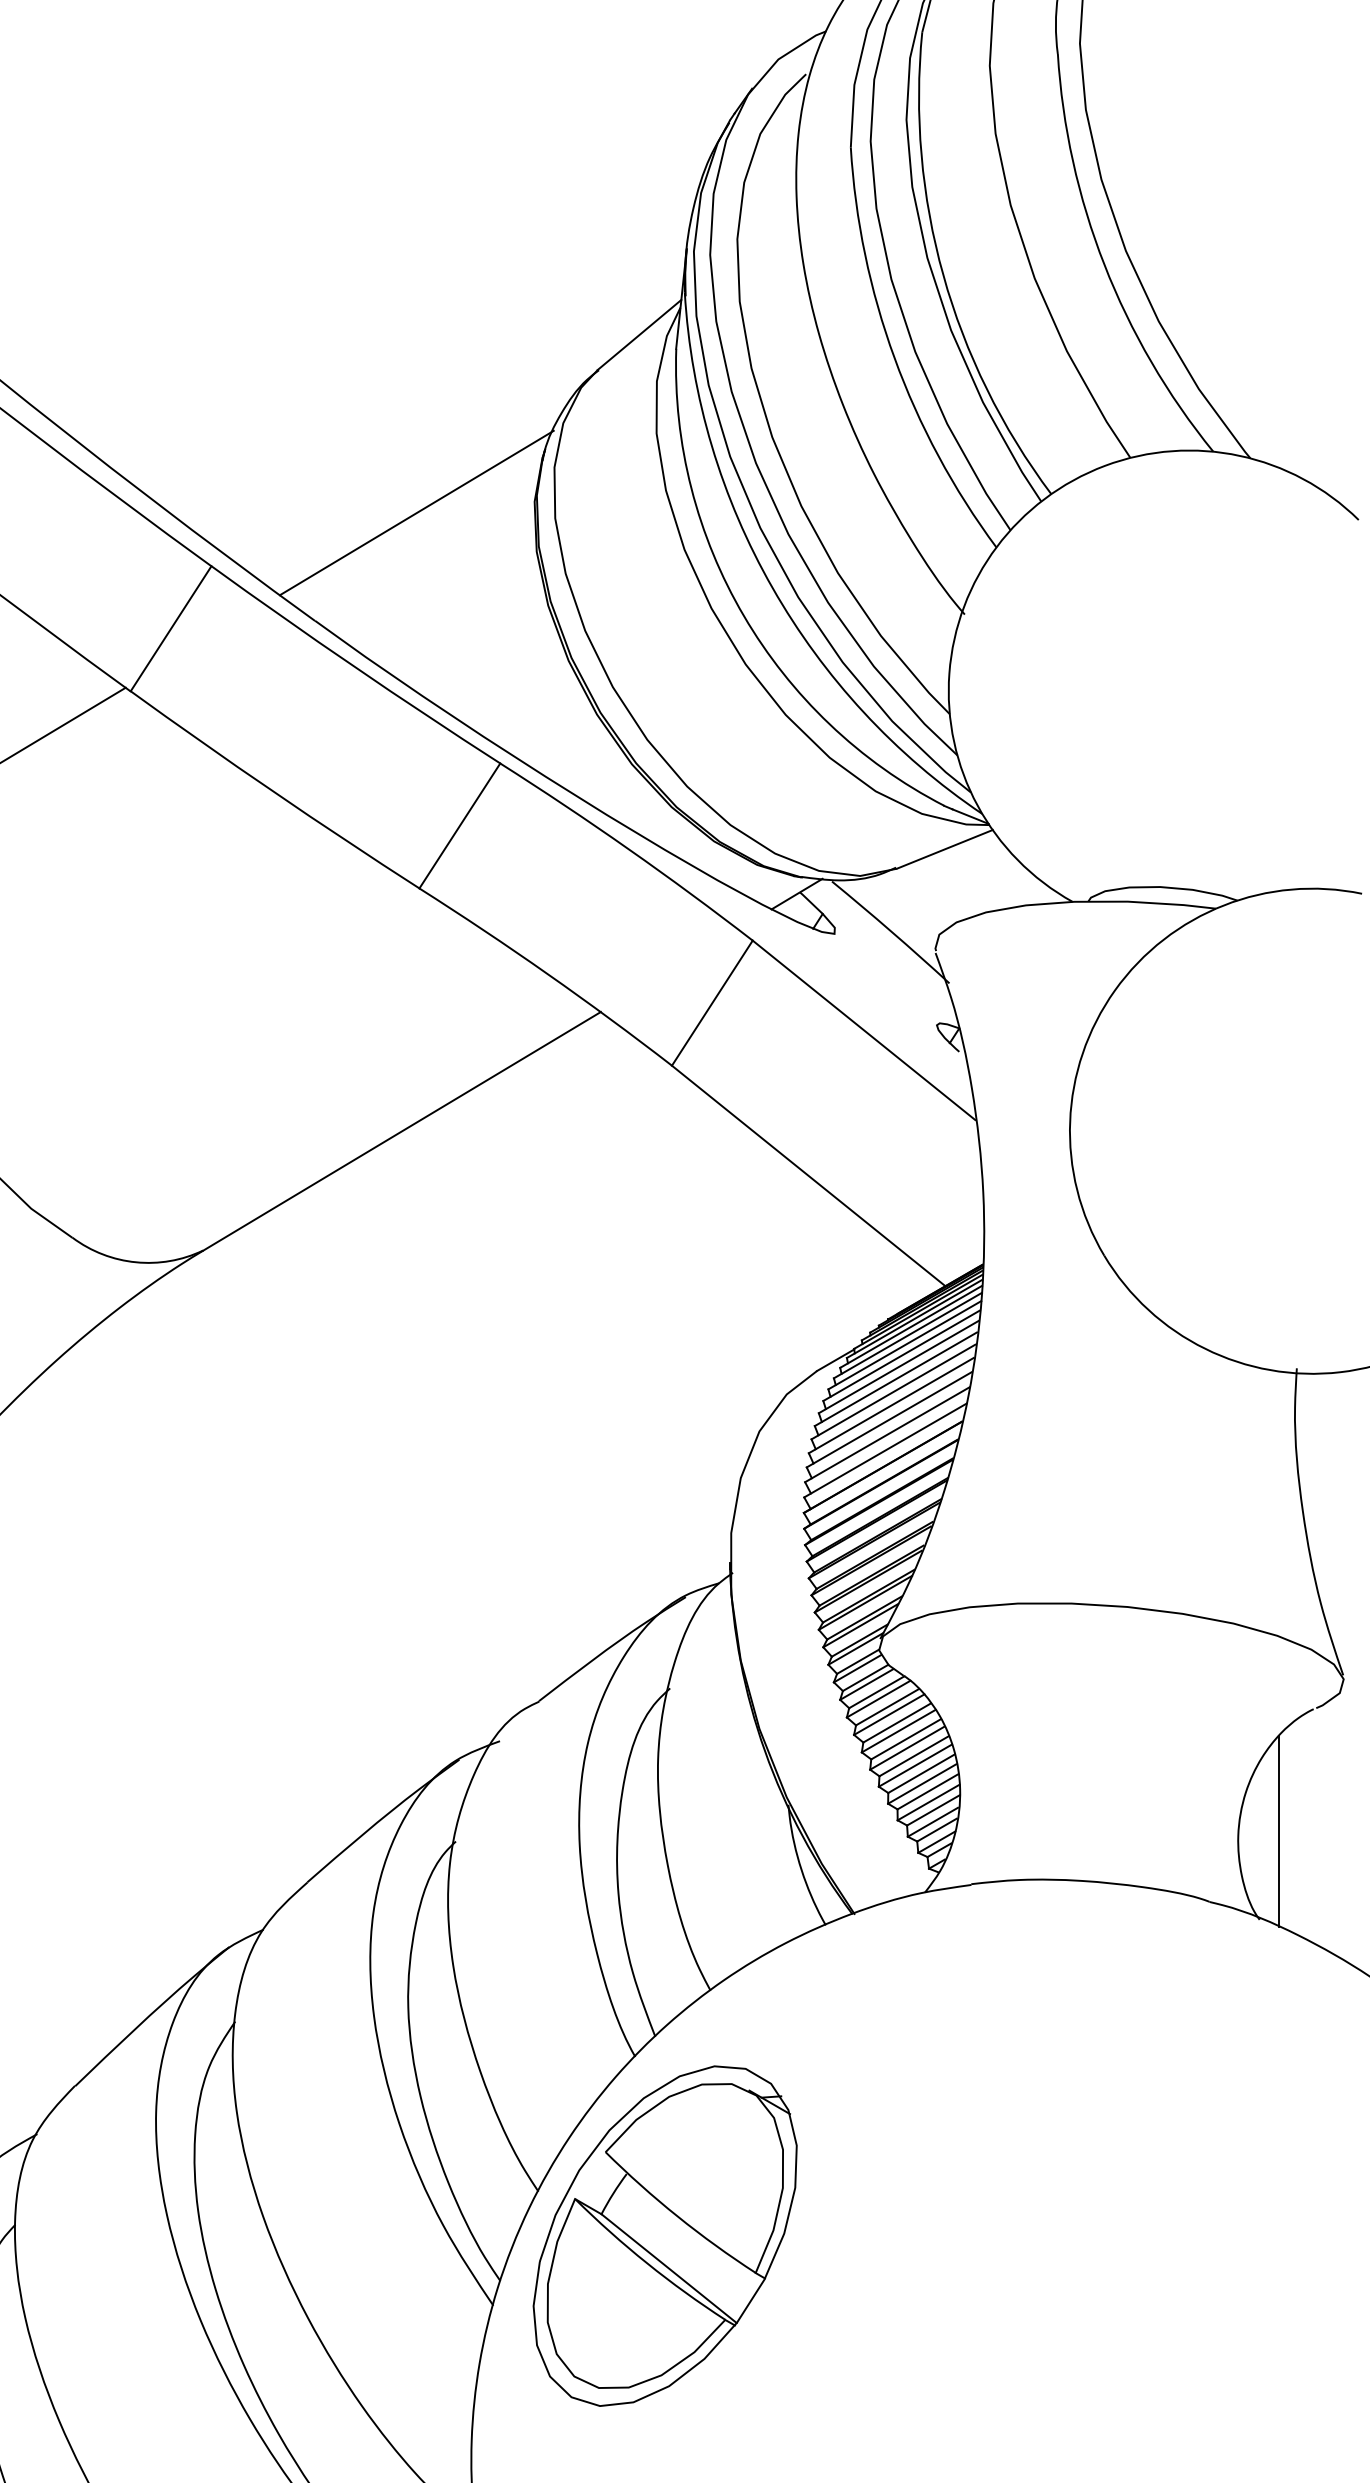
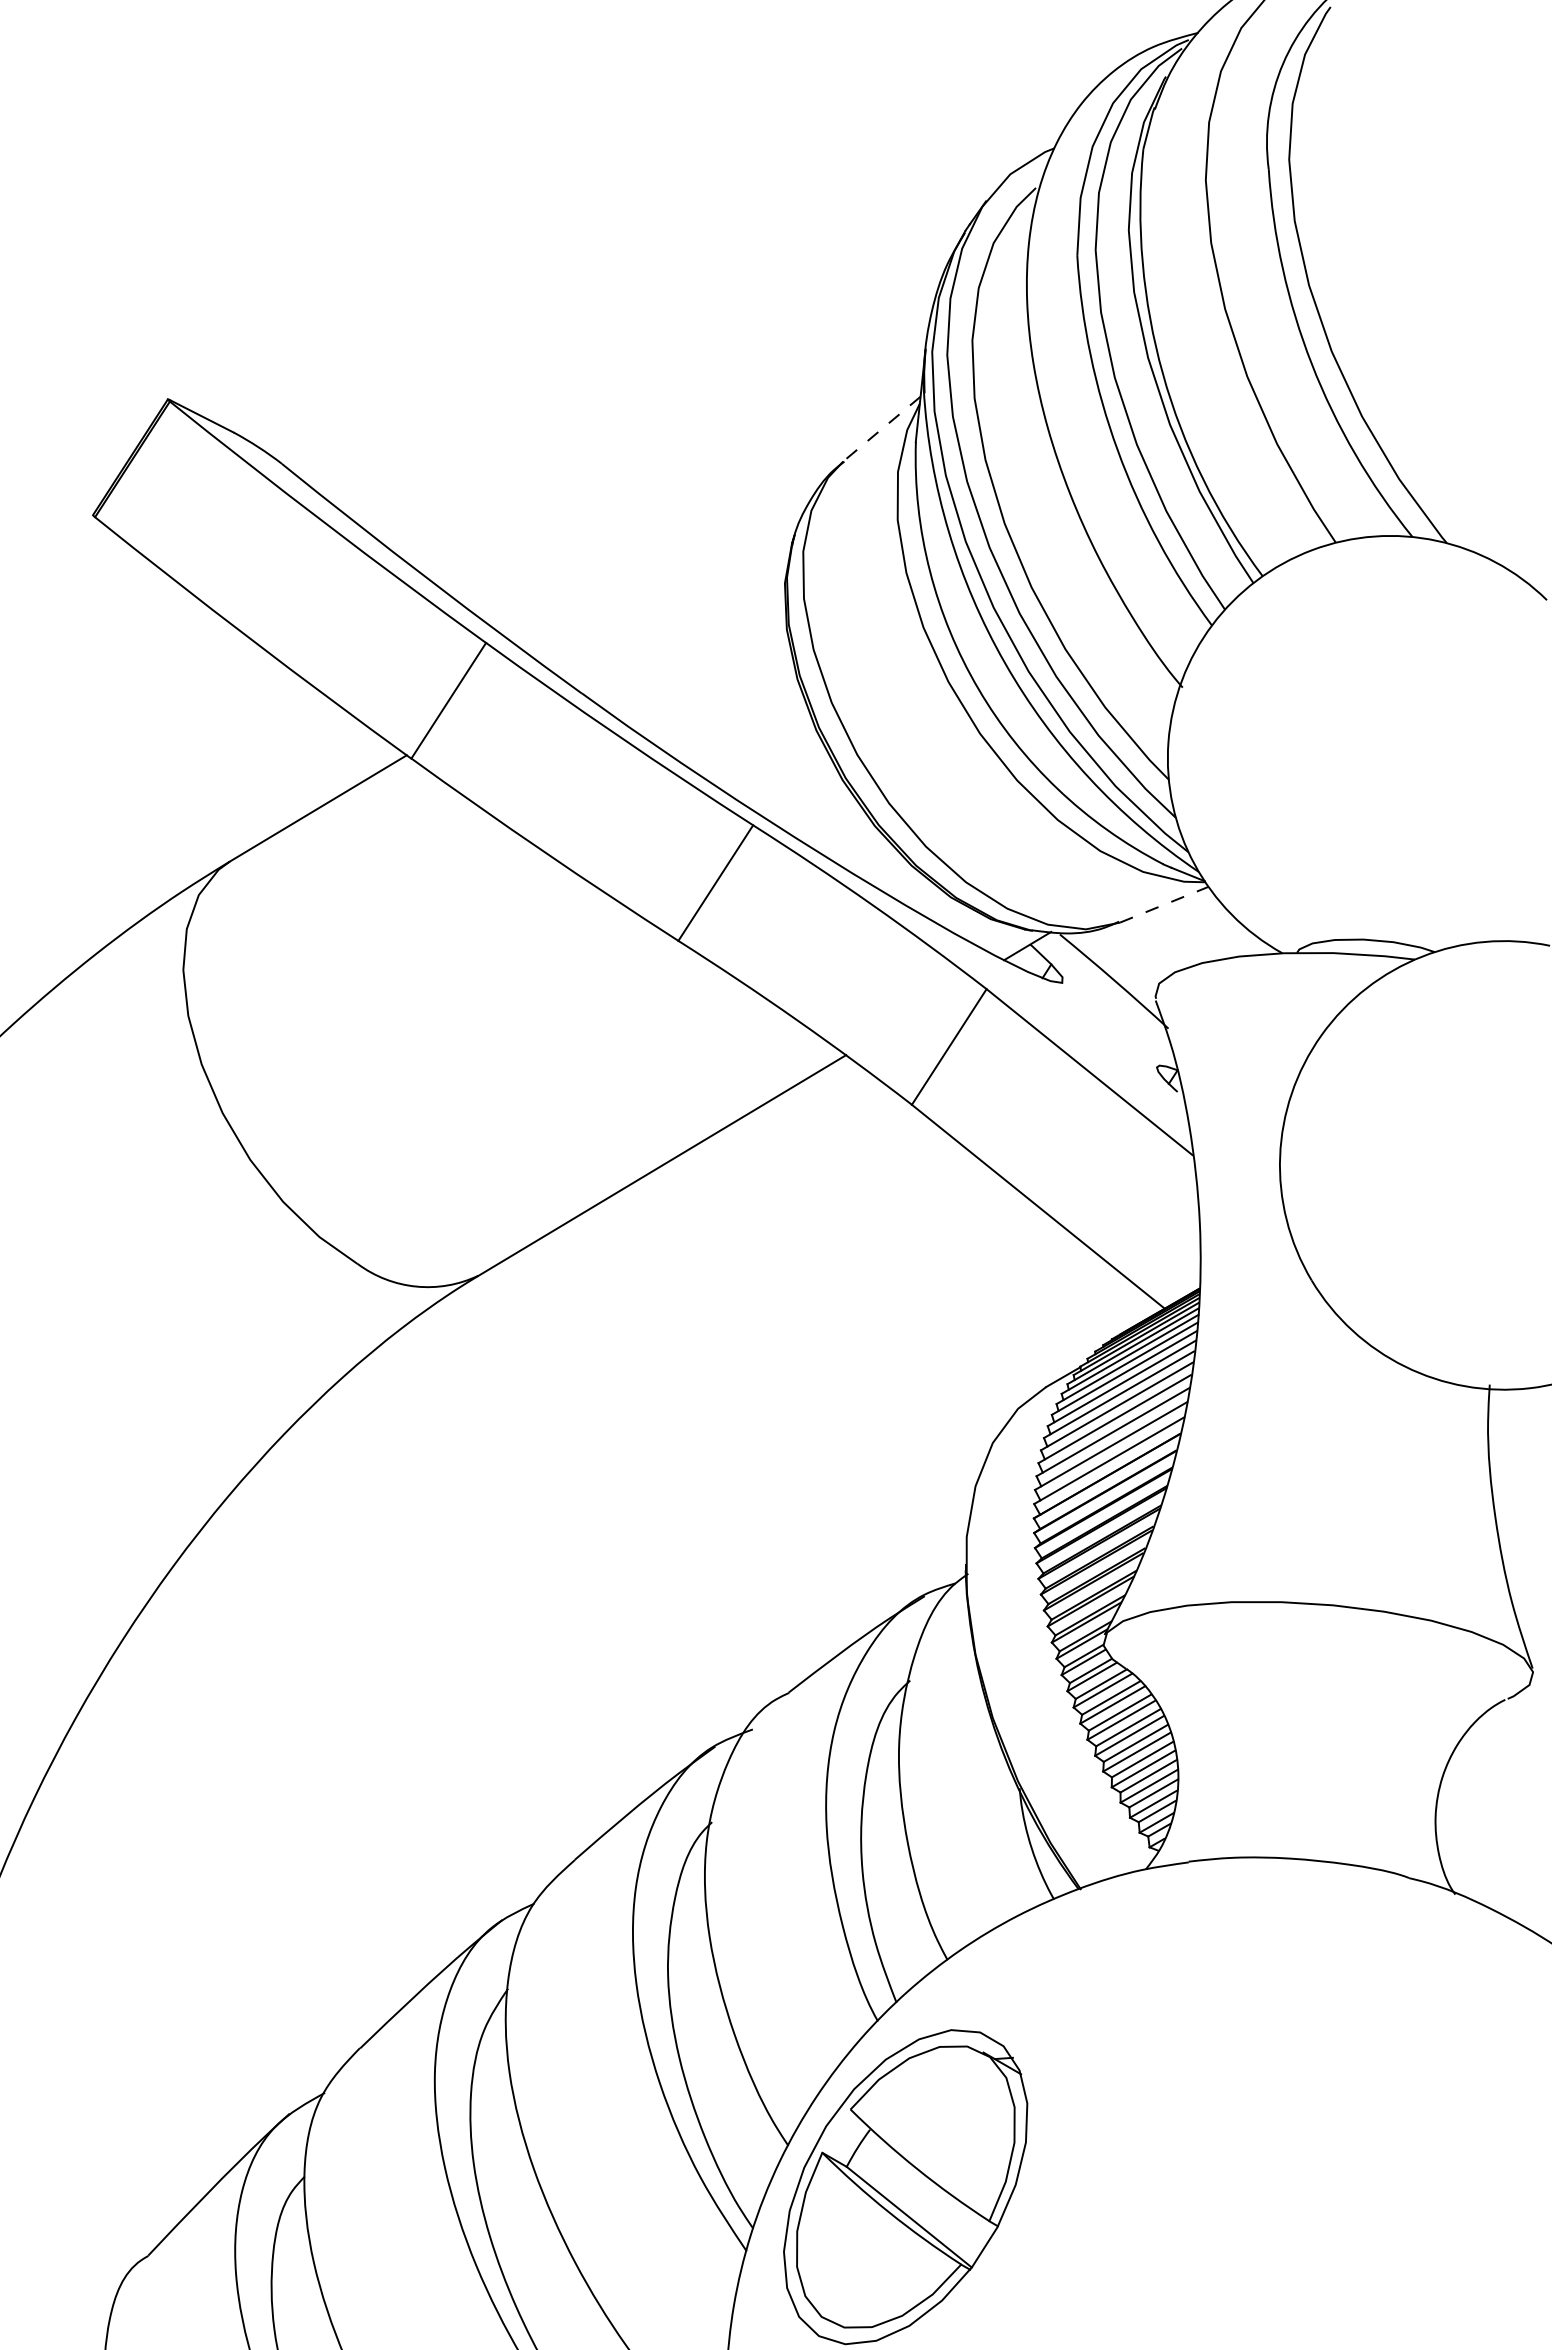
line: (639, 335) -> (881, 429), solid -> dashed
line: (416, 512) -> (675, 593), removed
line: (945, 849) -> (1164, 904), solid -> dashed
line: (1279, 1831) -> (1473, 1812), removed

